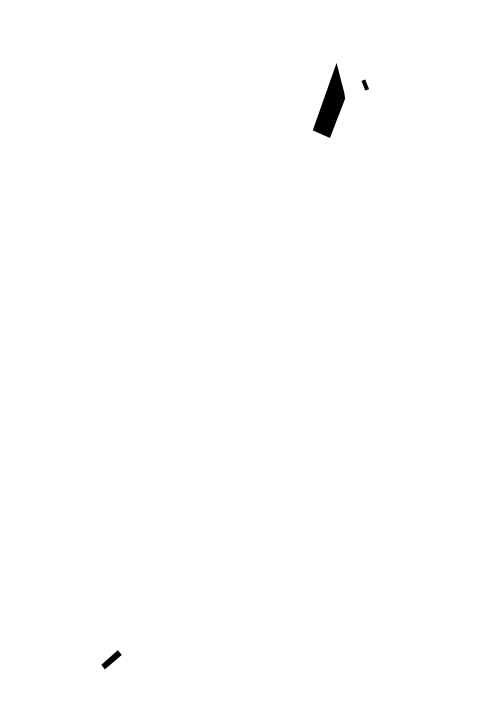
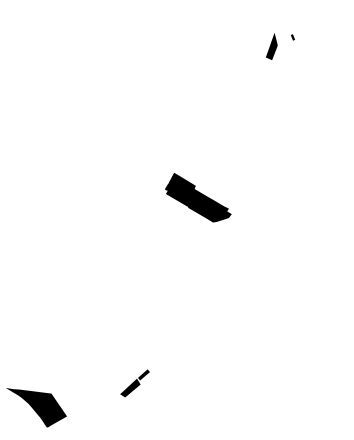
part: (328, 100) -> (271, 46), size x0.62
part: (204, 357) -> (198, 197), added
fill: (88, 681) -> (130, 387), added

